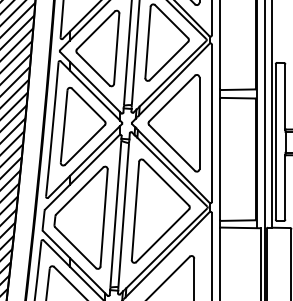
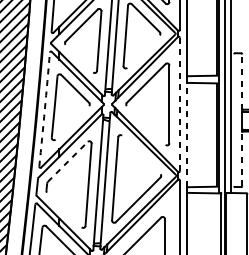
line: (168, 60) -> (143, 51), removed
line: (93, 68) -> (79, 57), removed
line: (285, 96) -> (242, 81), solid -> dashed
line: (211, 123) -> (179, 104), solid -> dashed
arc: (52, 129) -> (44, 109), solid -> dashed
line: (275, 141) -> (233, 119), removed
line: (84, 144) -> (71, 122), removed
line: (172, 147) -> (146, 124), removed
line: (220, 159) -> (187, 135), solid -> dashed
line: (166, 182) -> (141, 154), removed
line: (285, 186) -> (242, 158), solid -> dashed
line: (80, 190) -> (68, 161), solid -> dashed
line: (75, 247) -> (64, 209), removed

